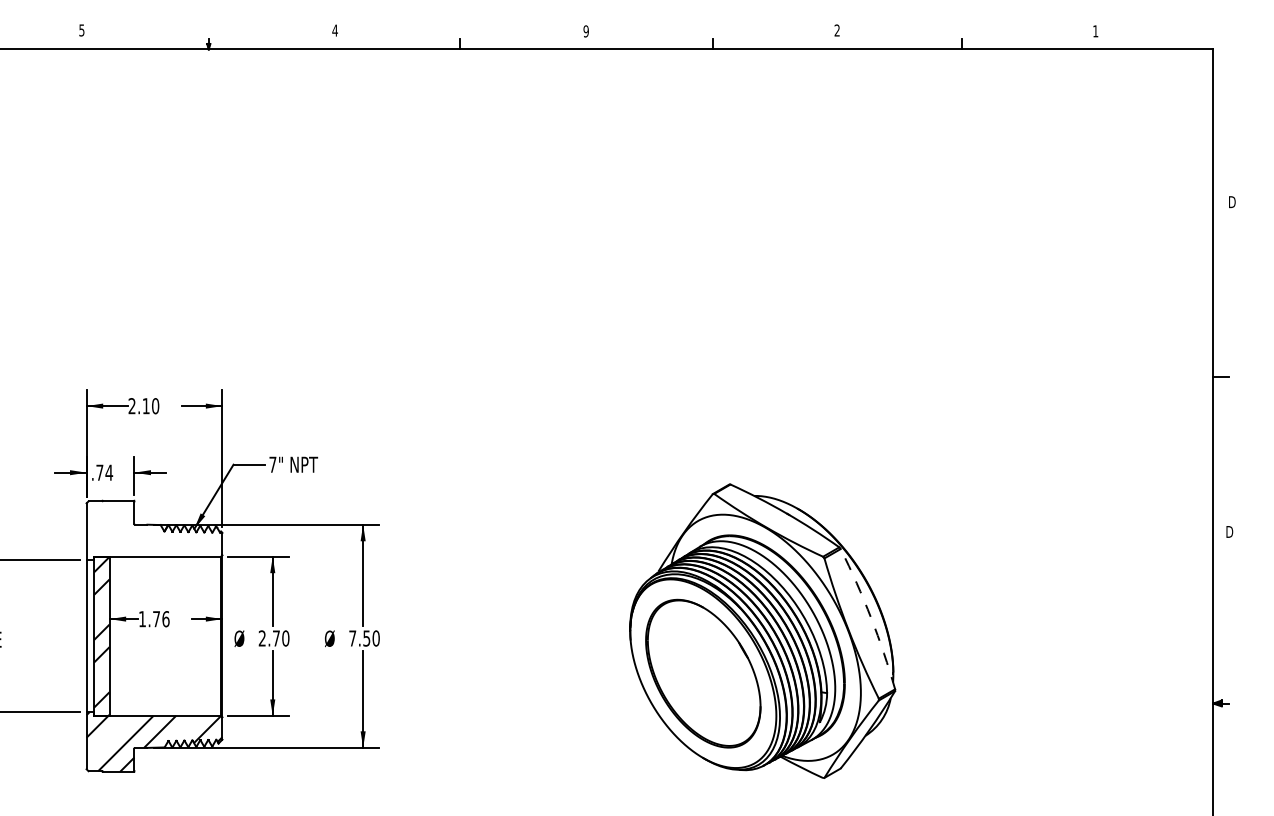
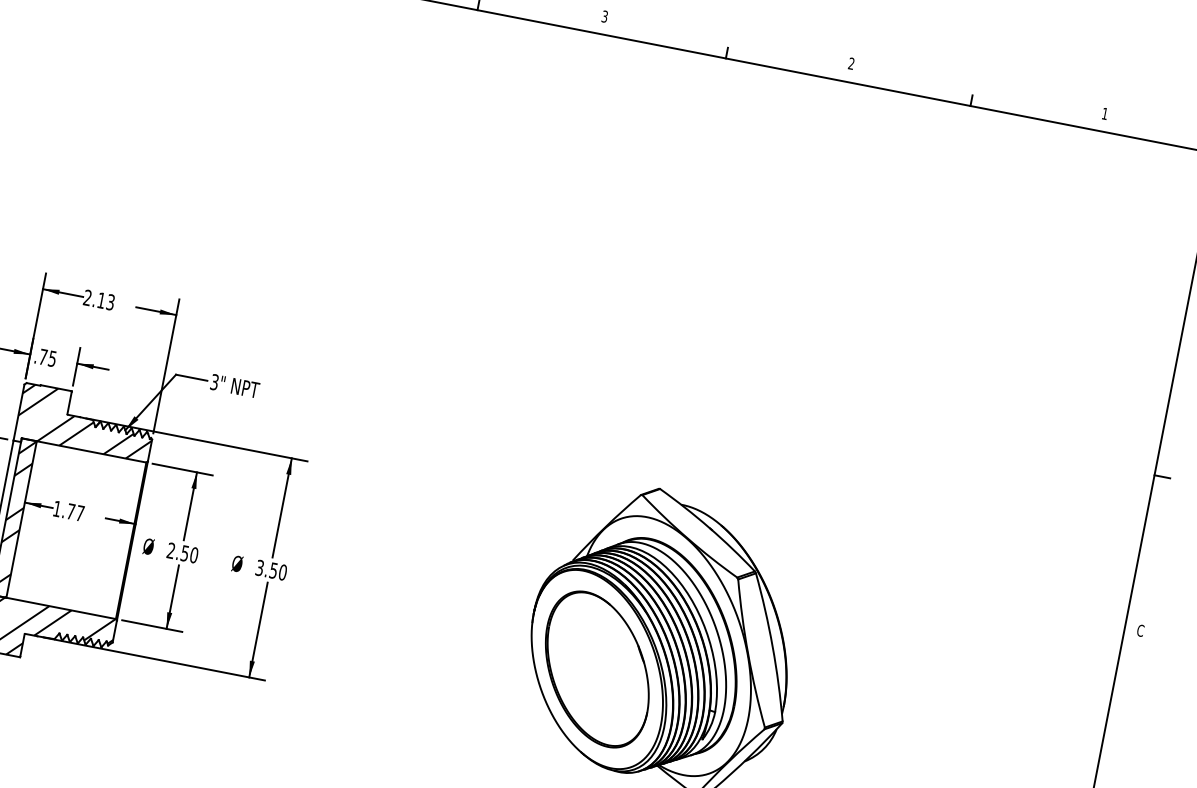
text: (585, 31) -> (604, 16), 9 -> 3
text: (155, 406) -> (110, 302), 2.10 -> 2.13
text: (272, 464) -> (214, 381), 7" -> 3"
text: (109, 472) -> (52, 358), .74 -> .75
hatch: (154, 528) -> (86, 422), added
text: (1229, 531) -> (1140, 630), D -> C
arc: (871, 617) -> (773, 646), dashed -> solid
text: (165, 619) -> (79, 513), 1.76 -> 1.77
text: (276, 638) -> (185, 553), 2.70 -> 2.50
text: (352, 638) -> (259, 568), 7.50 -> 3.50

